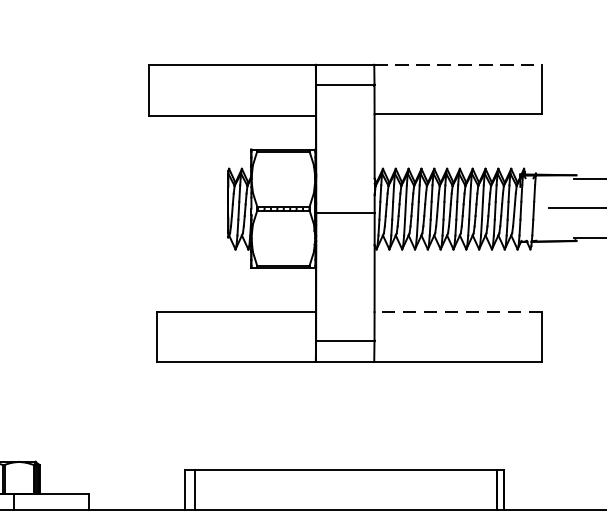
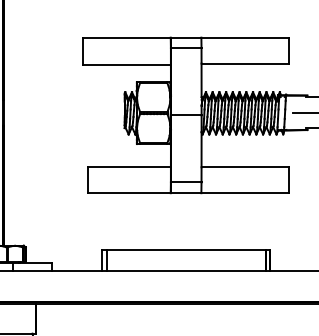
line: (458, 64) -> (245, 37), dashed -> solid
line: (458, 312) -> (245, 167), dashed -> solid

